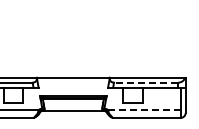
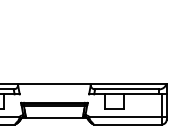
line: (145, 82) -> (126, 89), dashed -> solid
line: (146, 110) -> (127, 117), dashed -> solid

